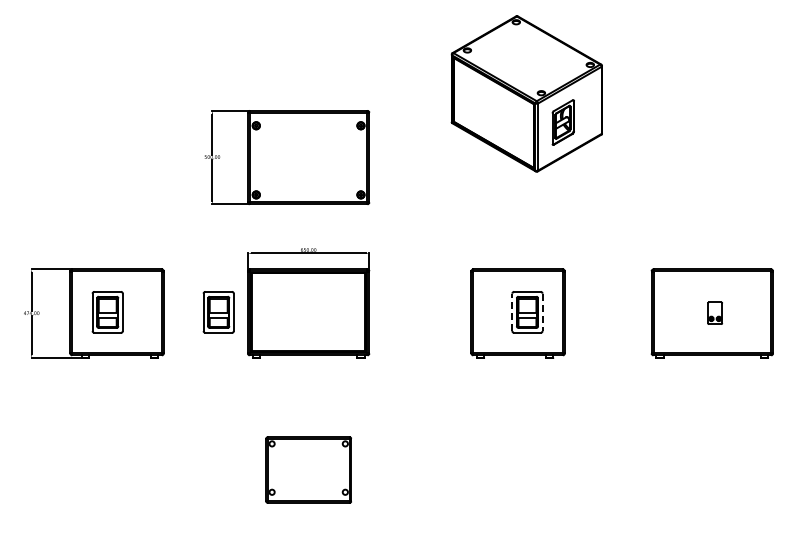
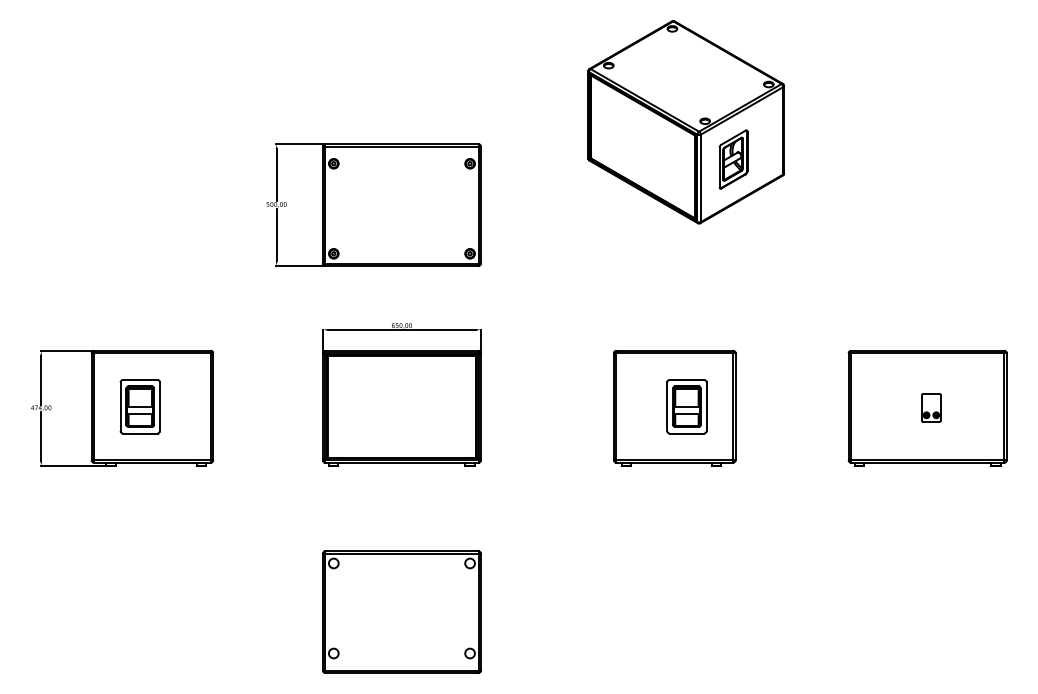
part: (218, 312) -> (284, 406), removed
line: (512, 312) -> (667, 406), dashed -> solid
line: (542, 312) -> (706, 406), dashed -> solid
part: (308, 469) -> (401, 611), size x1.43

